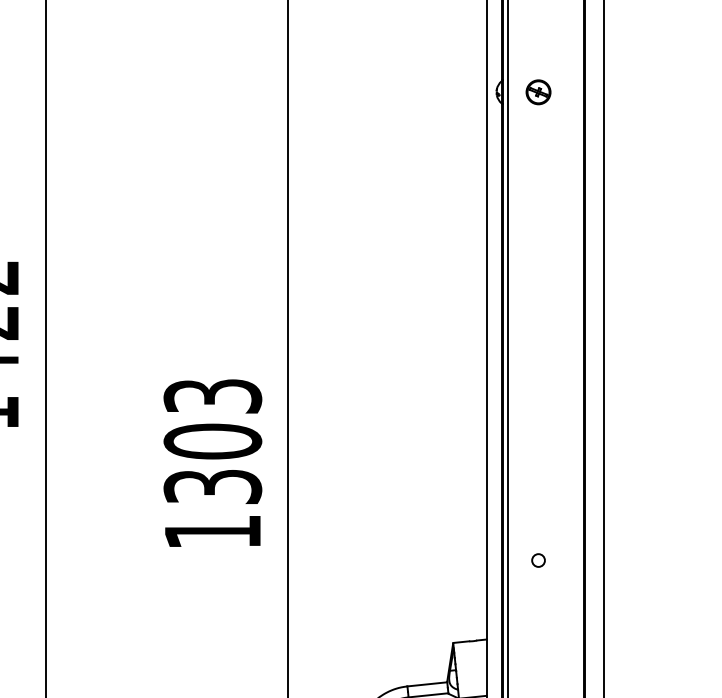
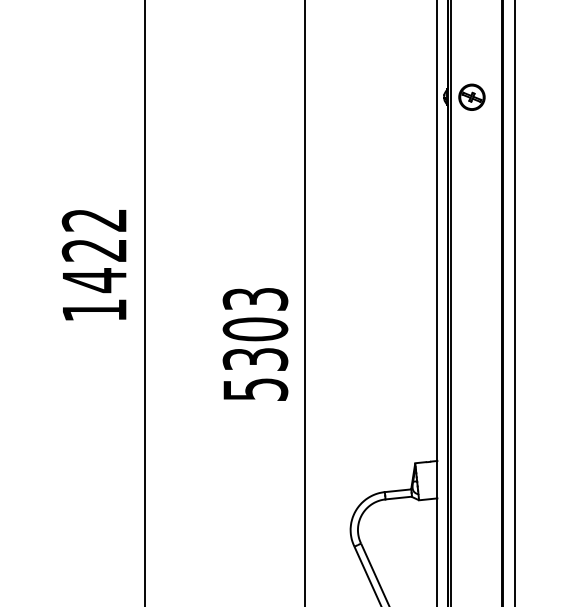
part: (537, 91) -> (471, 96), size x1.6
text: (212, 532) -> (255, 389), 1303 -> 5303
circle: (537, 560) -> (471, 408), removed

